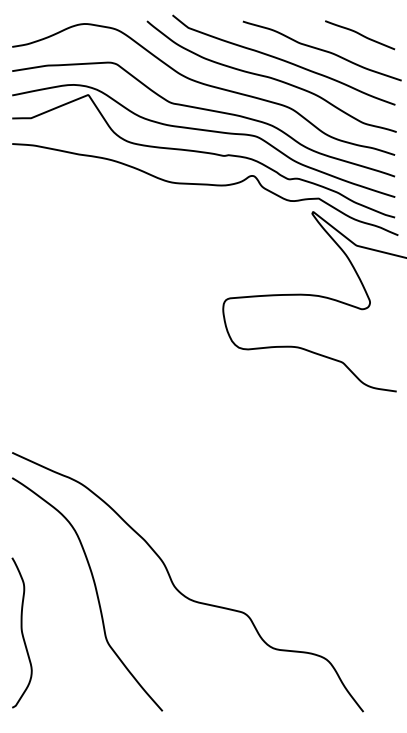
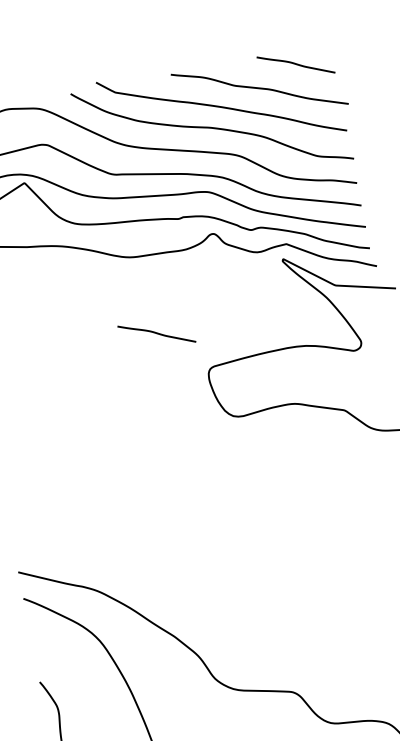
curve: (183, 258) -> (157, 334), added

